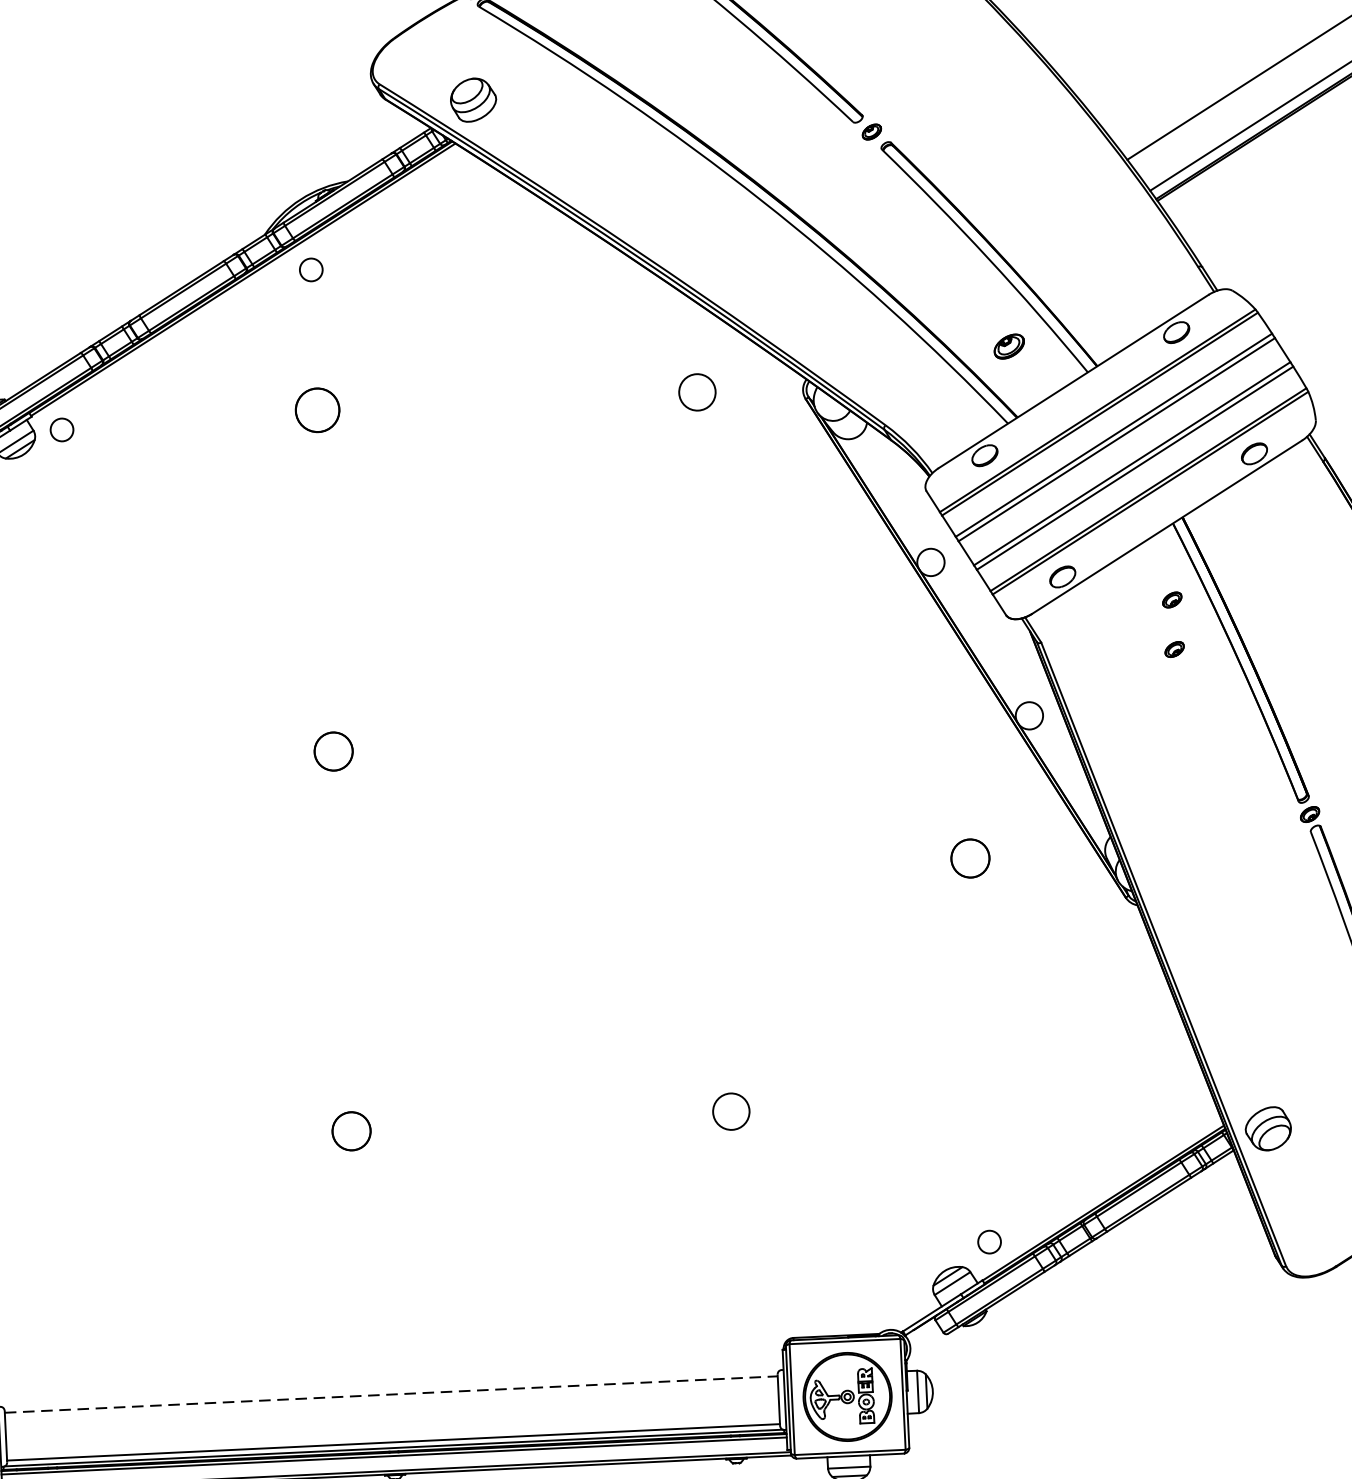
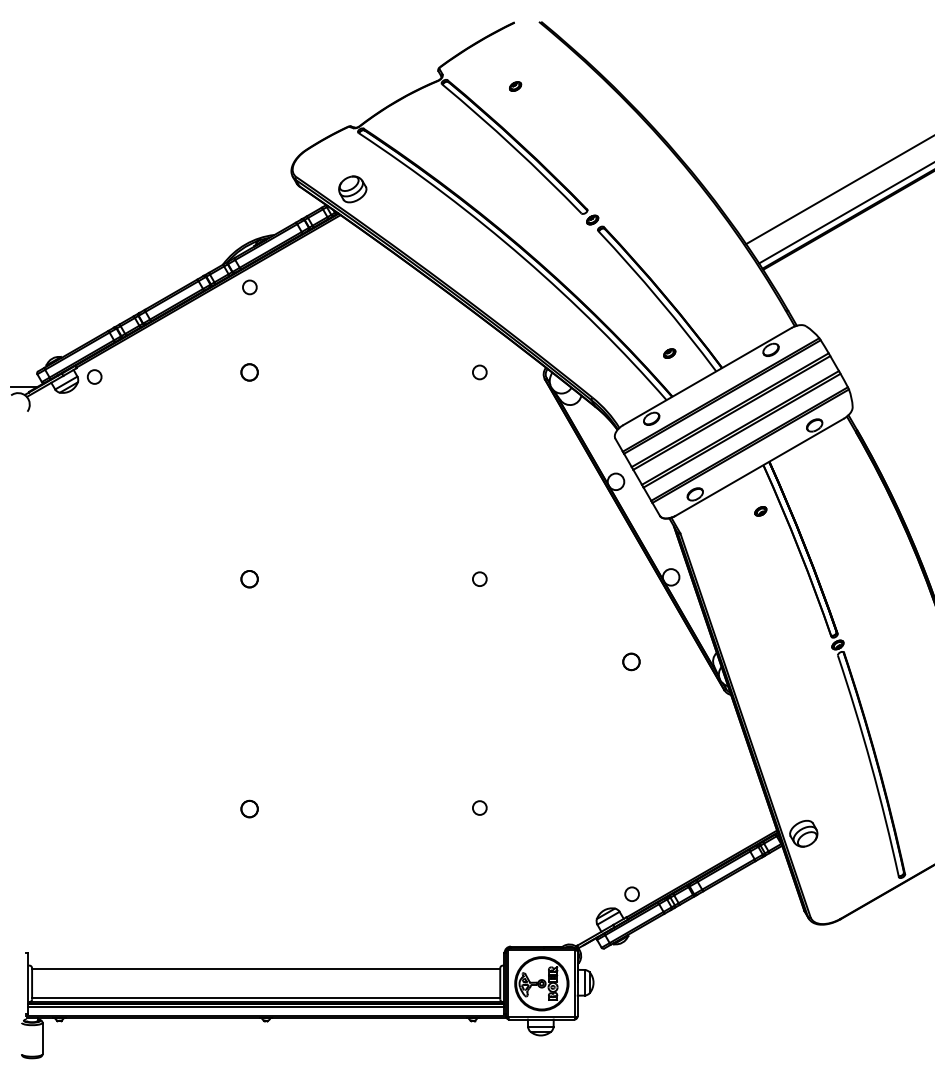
part: (1009, 346) -> (669, 353), size x0.62
circle: (697, 392) -> (479, 372), size x0.62
circle: (317, 410) -> (249, 372), size x0.62
part: (1174, 649) -> (760, 541), removed
circle: (713, 732) -> (479, 578), added
circle: (333, 752) -> (249, 579), size x0.71
part: (970, 857) -> (631, 661), size x0.71
circle: (730, 1110) -> (479, 807), size x0.62
part: (351, 1130) -> (249, 808), size x0.71
line: (391, 1394) -> (266, 969), dashed -> solid

